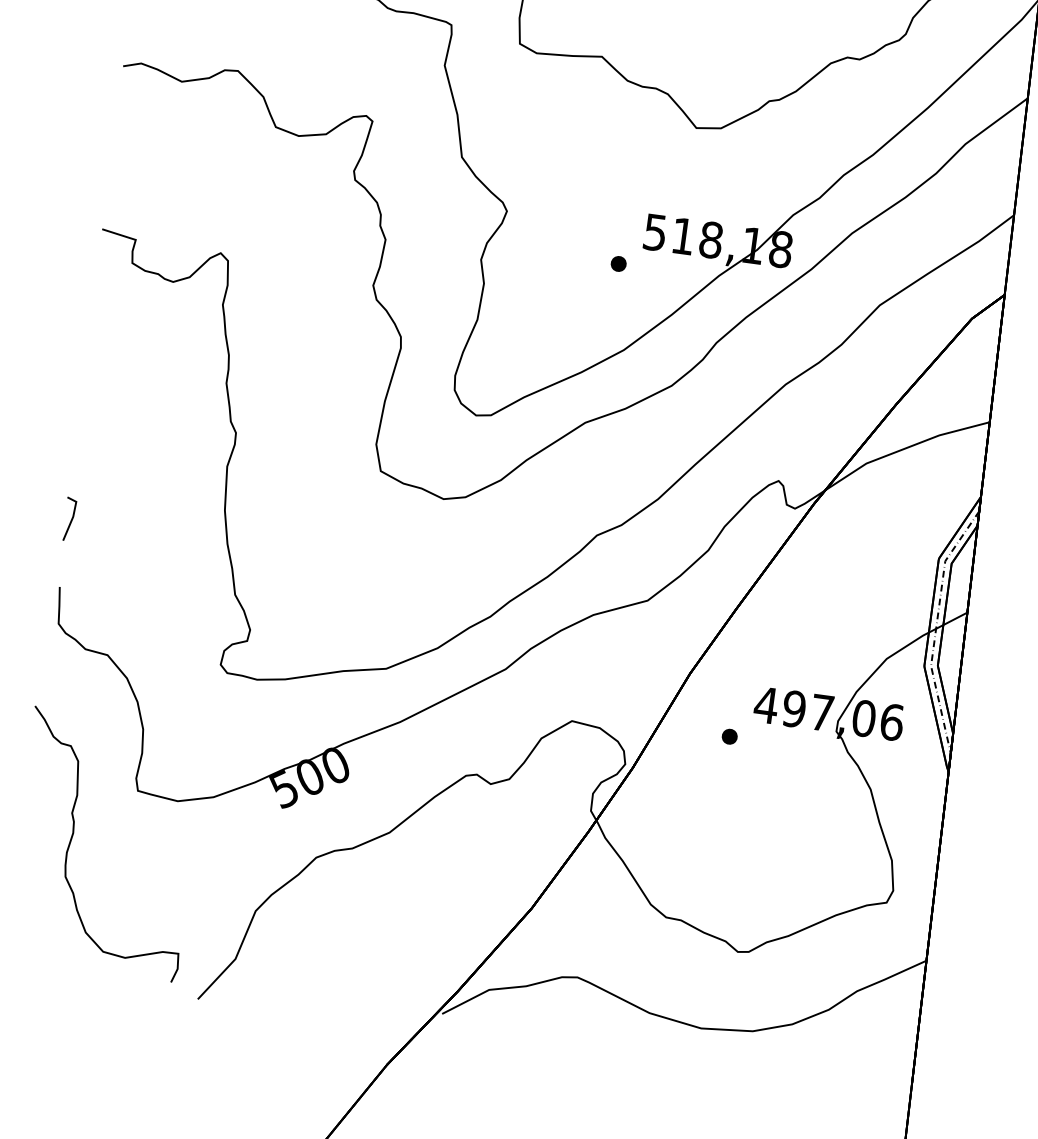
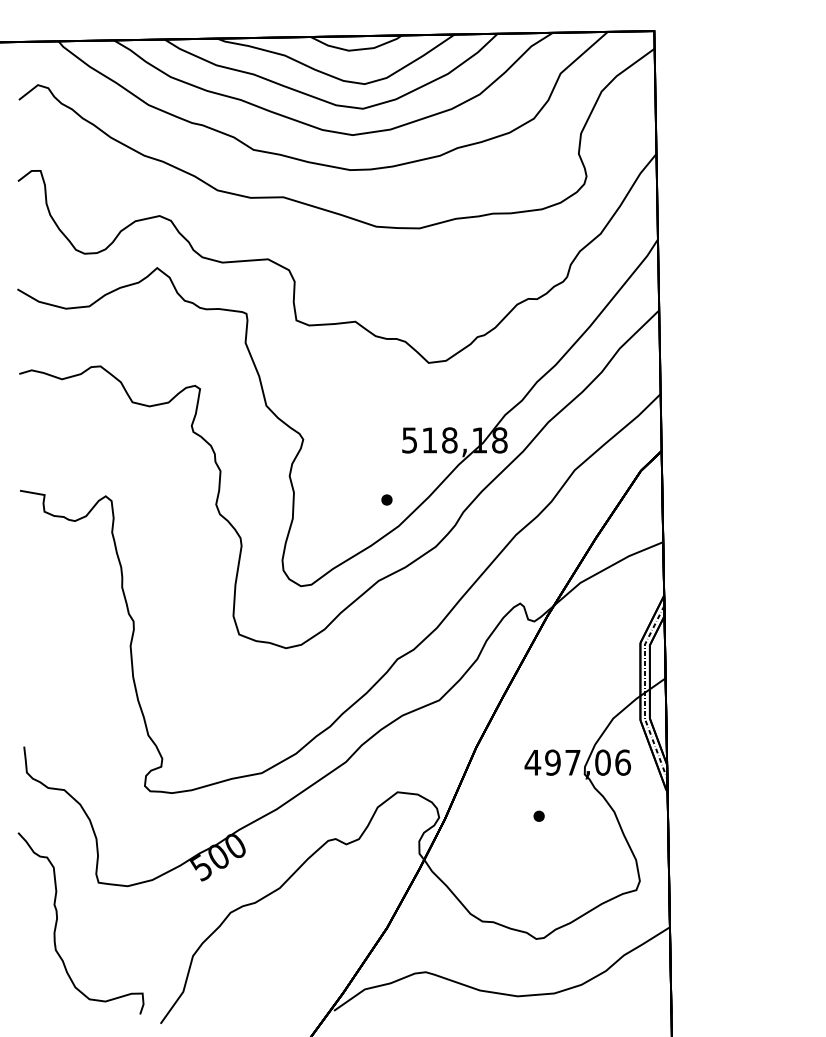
part: (618, 263) -> (386, 499), moved
line: (70, 518) -> (25, 697), removed
part: (729, 735) -> (538, 815), moved

